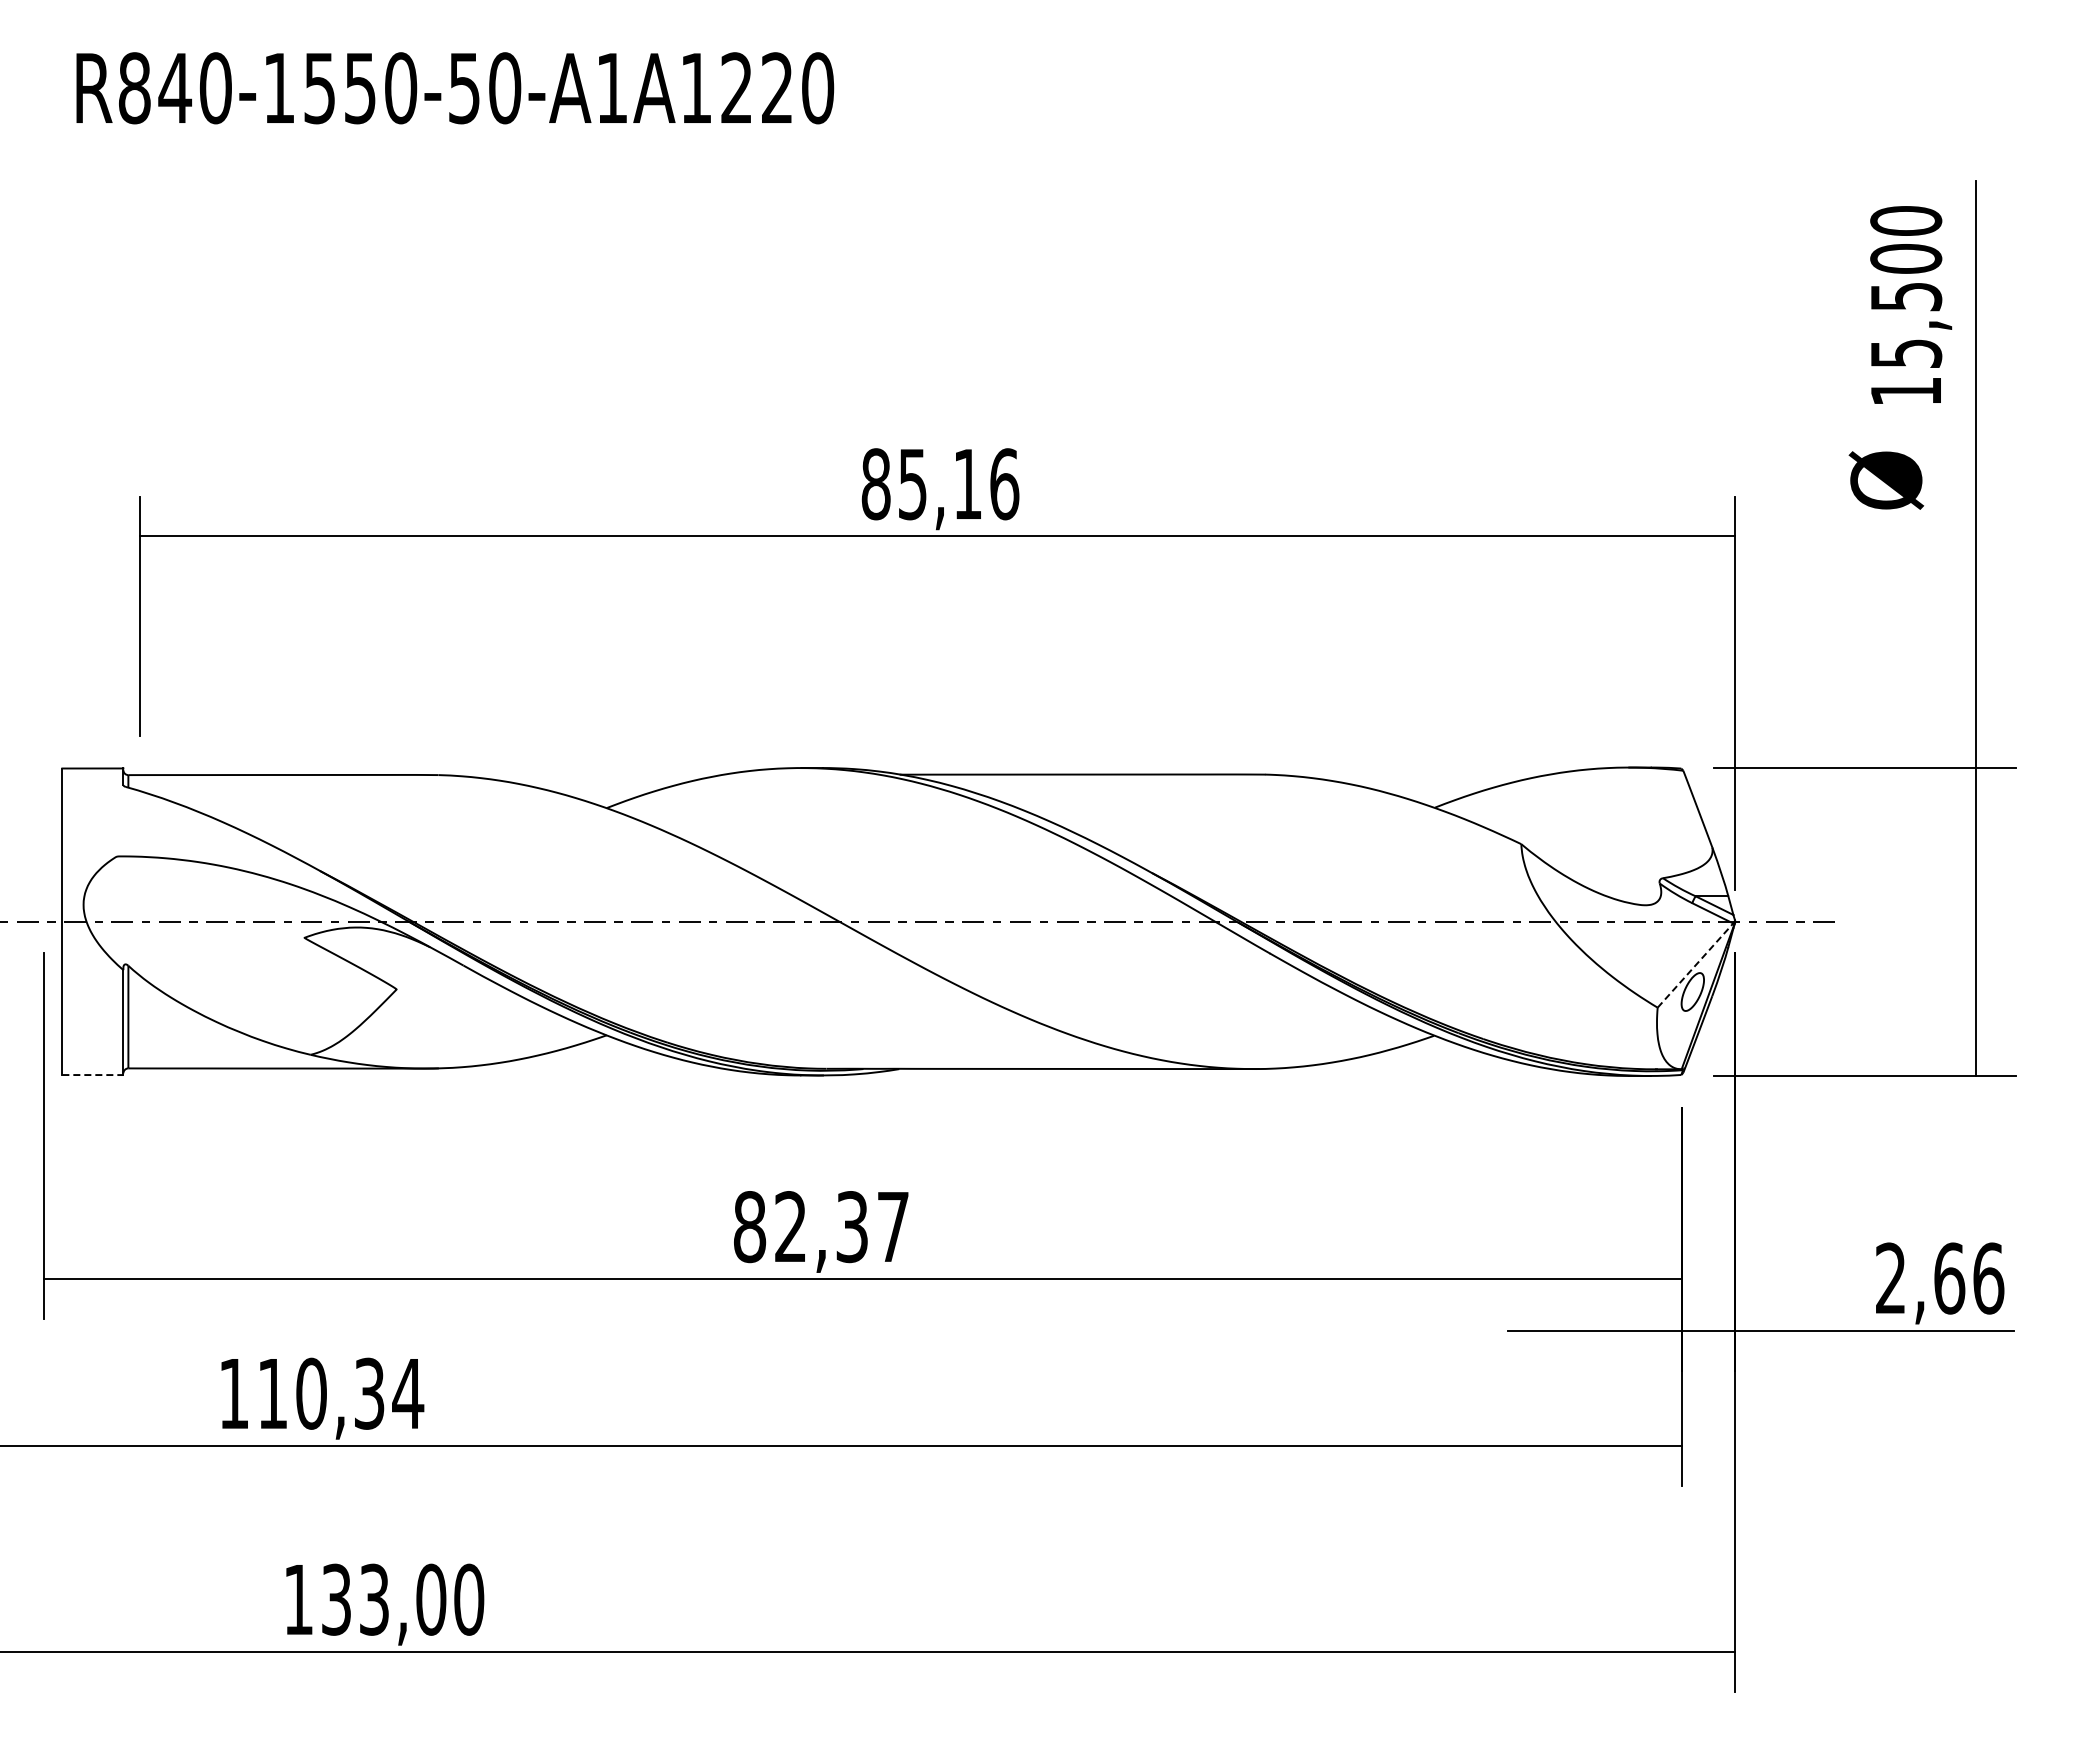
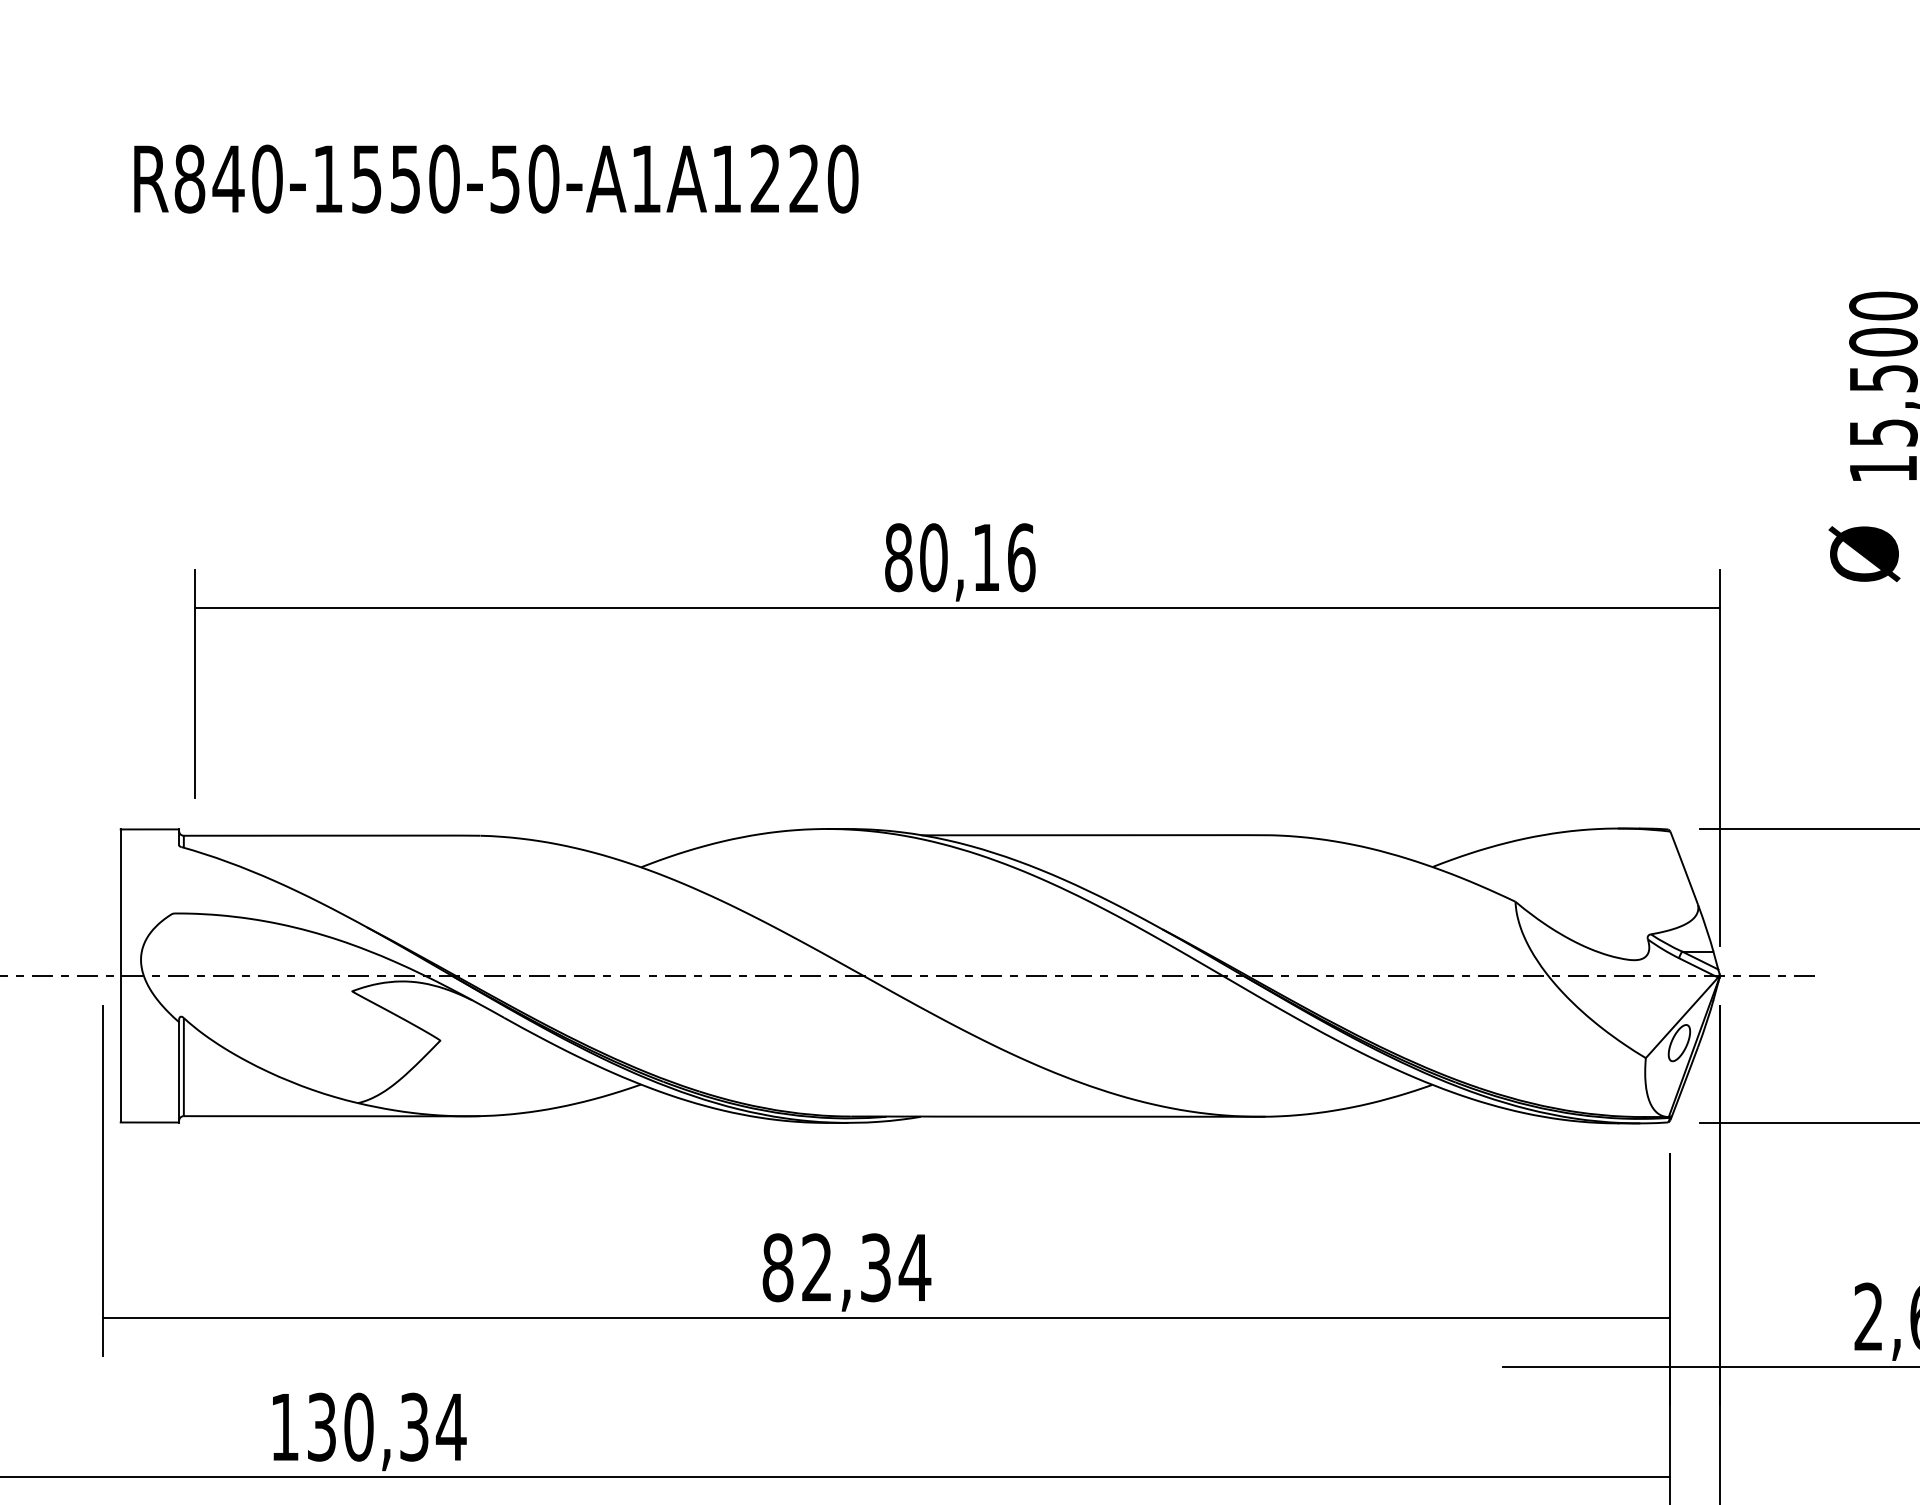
text: (912, 484) -> (933, 557), 85,16 -> 80,16
line: (1695, 965) -> (1682, 1017), dashed -> solid
line: (92, 1075) -> (149, 1122), dashed -> solid
text: (893, 1226) -> (915, 1267), 82,37 -> 82,34
text: (272, 1393) -> (321, 1426), 110,34 -> 130,34

